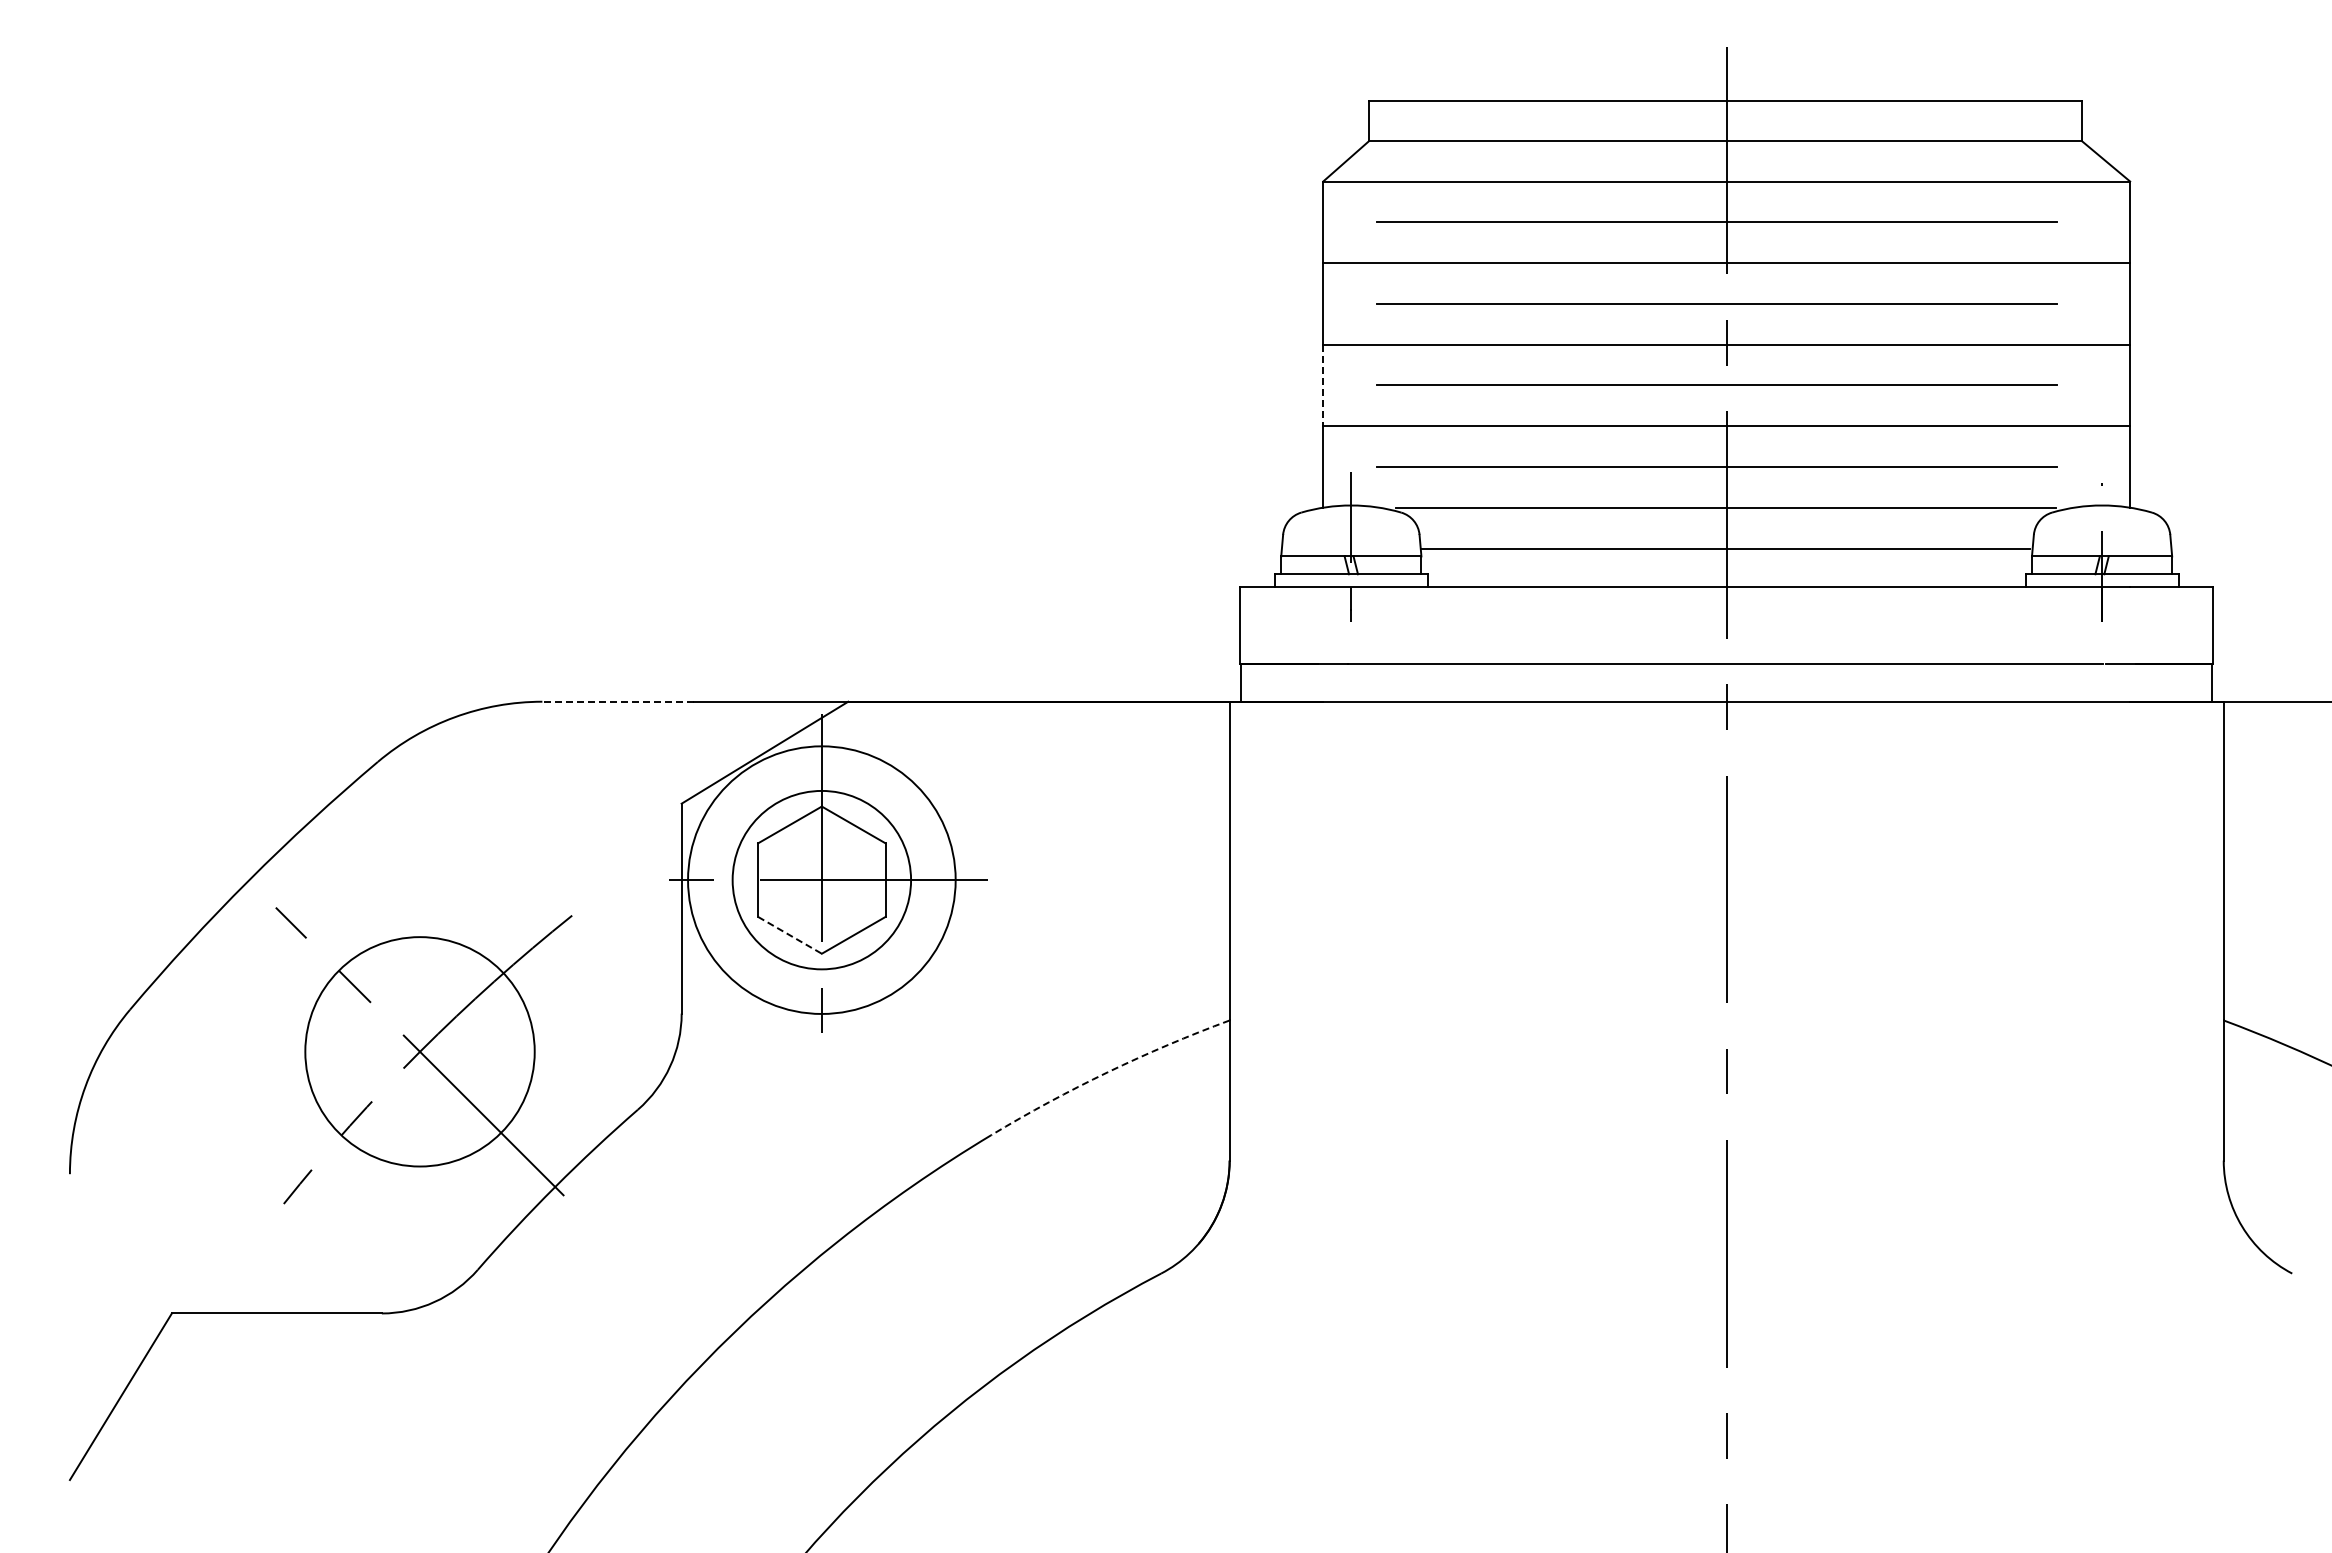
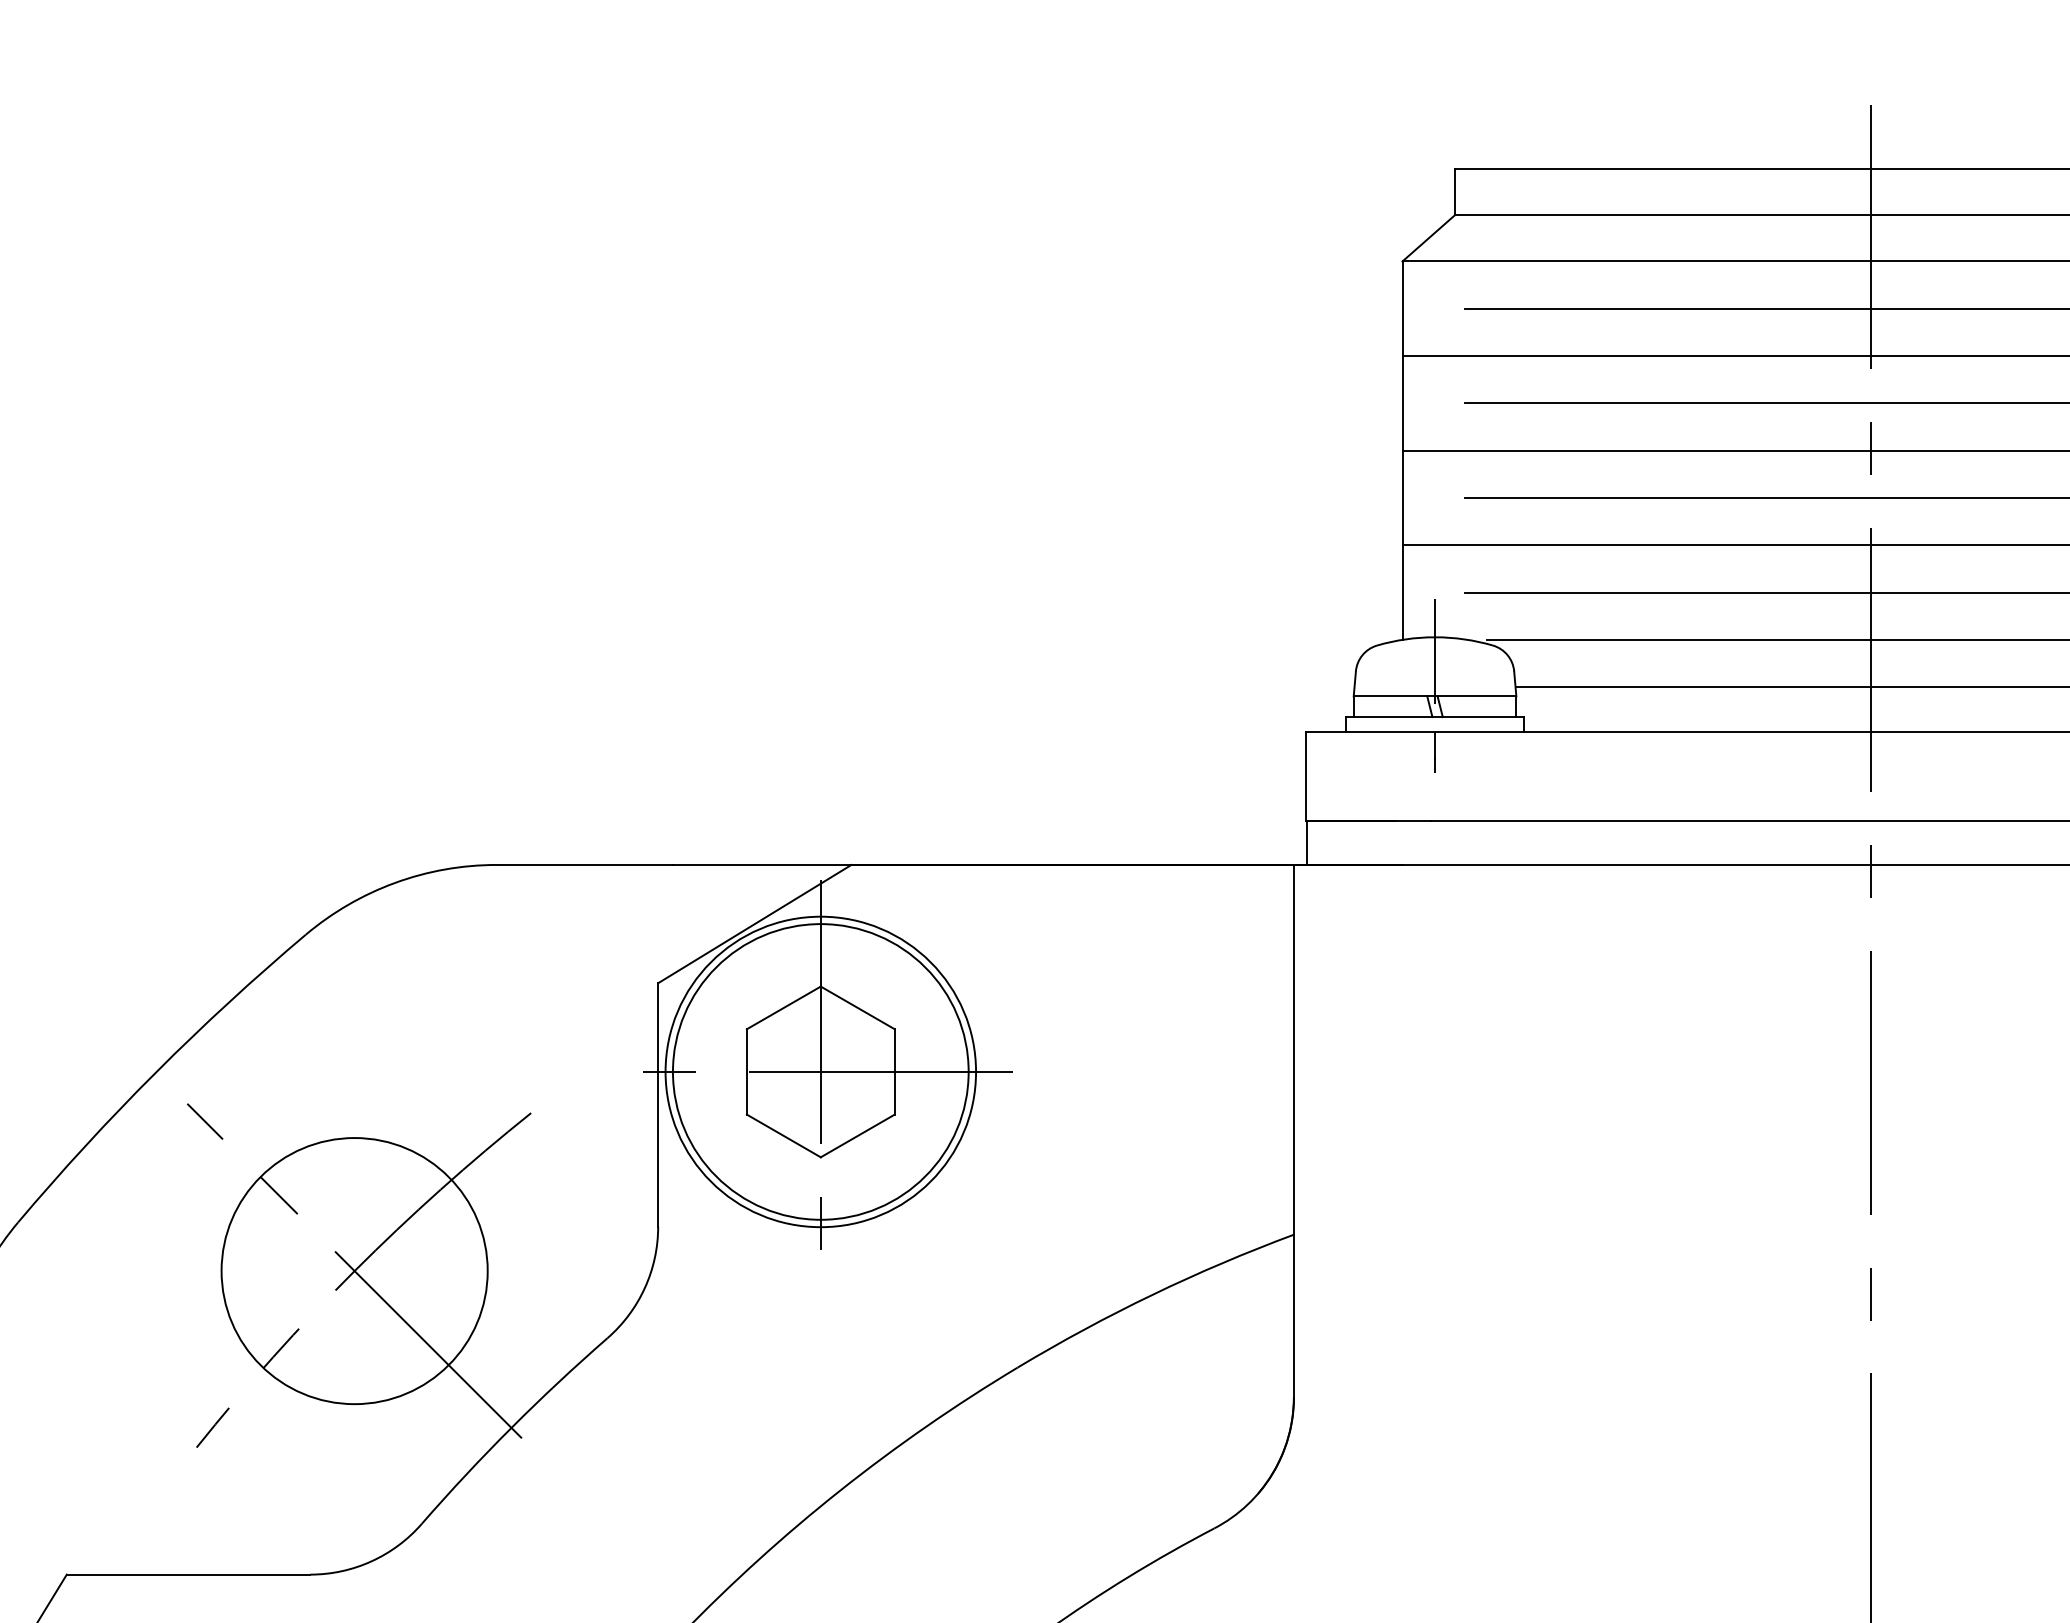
line: (1323, 385) -> (1402, 498), dashed -> solid
line: (617, 701) -> (583, 864), dashed -> solid
circle: (821, 879) -> (820, 1071), size x1.43
line: (790, 935) -> (784, 1136), dashed -> solid
arc: (1107, 1072) -> (1152, 1295), dashed -> solid

